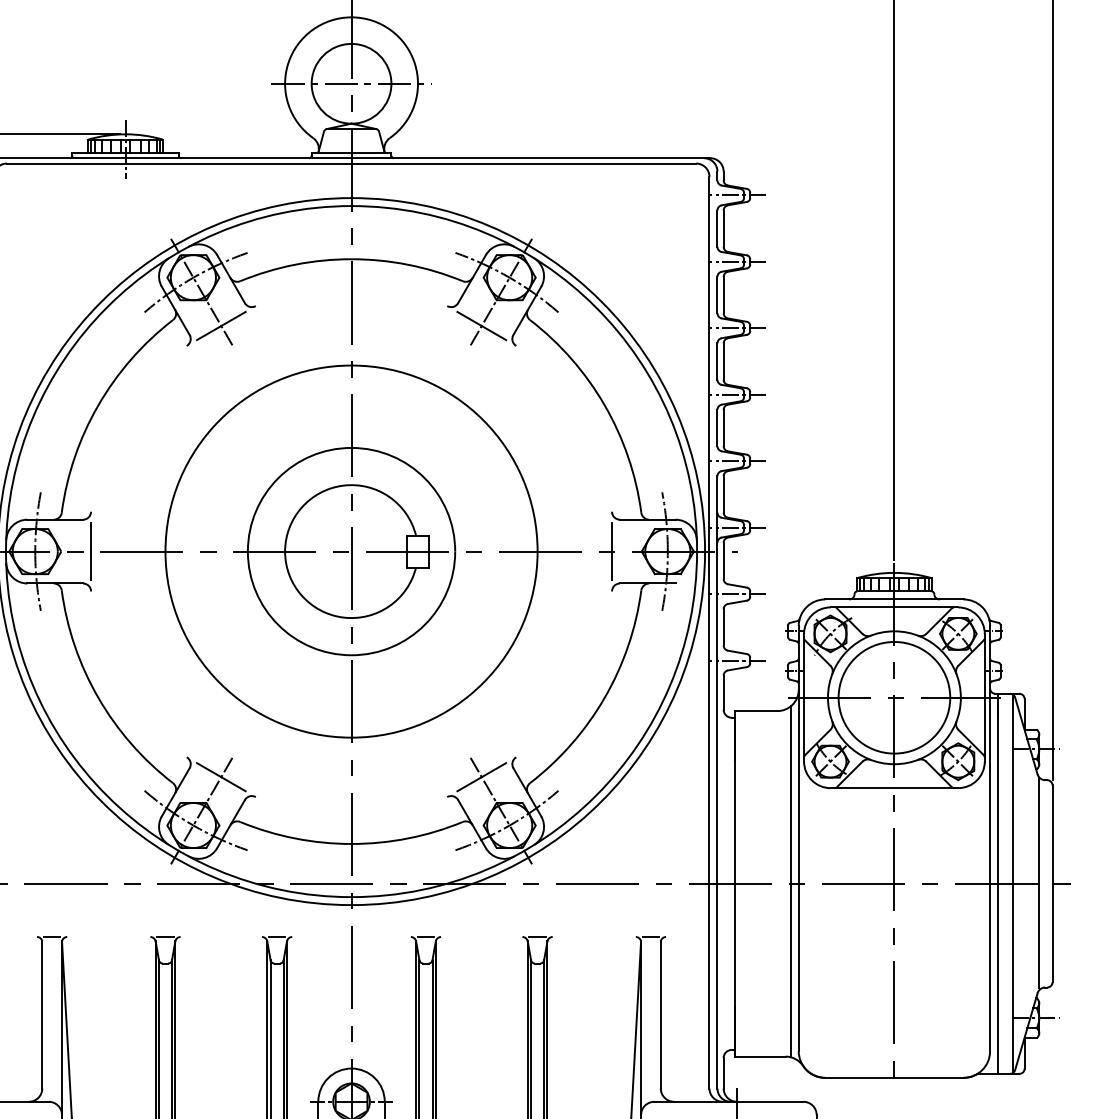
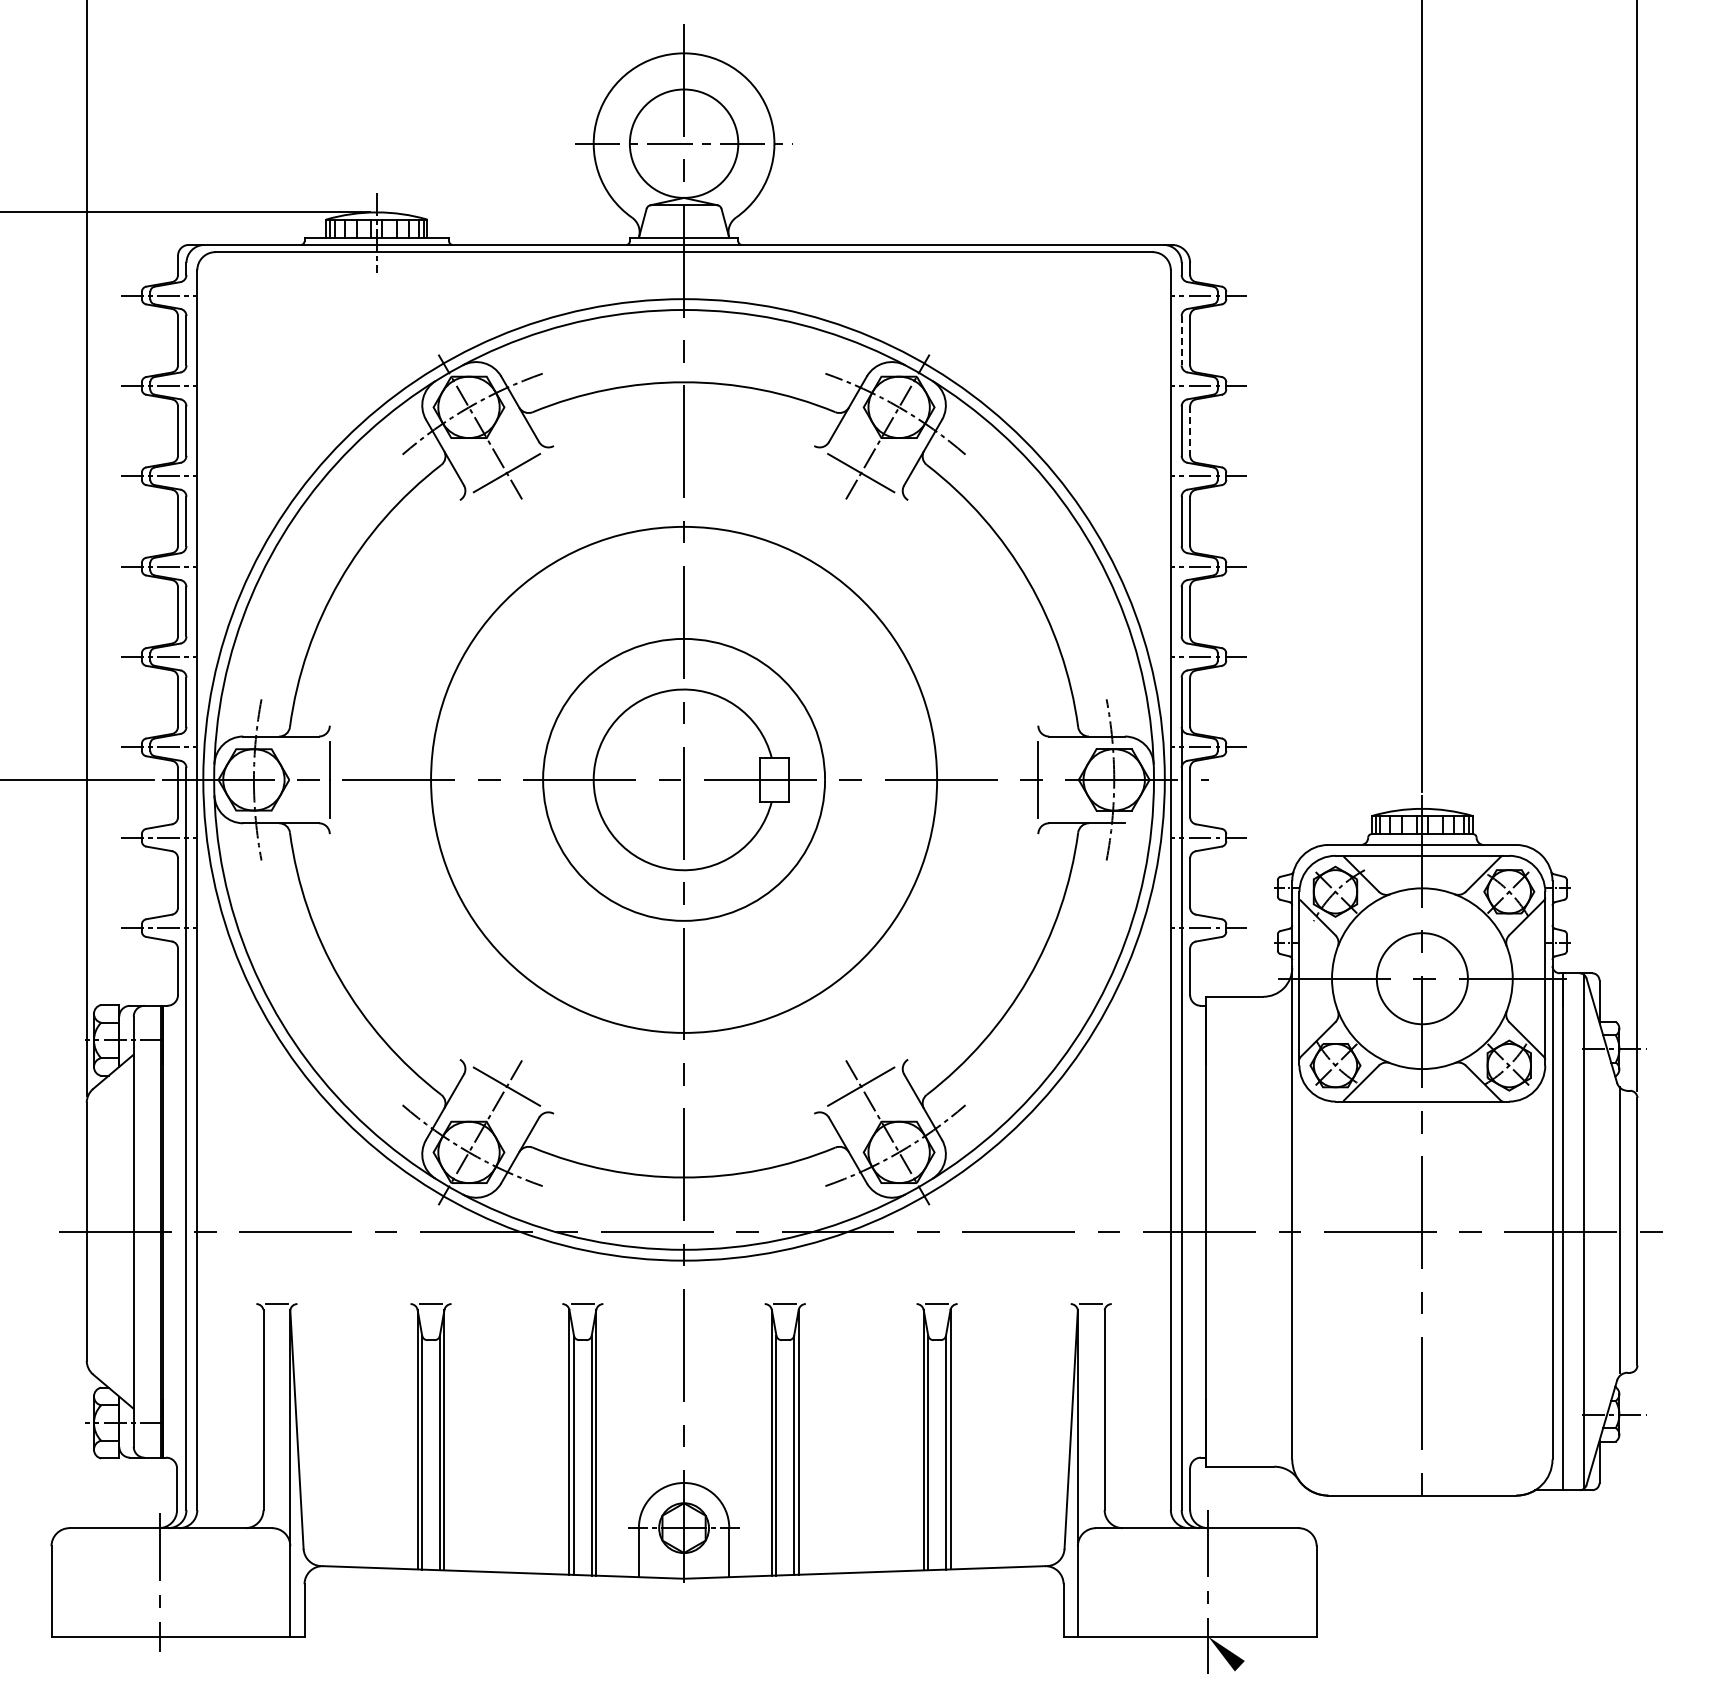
line: (717, 228) -> (1181, 340), solid -> dashed
line: (723, 295) -> (1190, 431), solid -> dashed
circle: (894, 697) -> (1422, 978), size x0.6
line: (790, 881) -> (1281, 1228), removed

